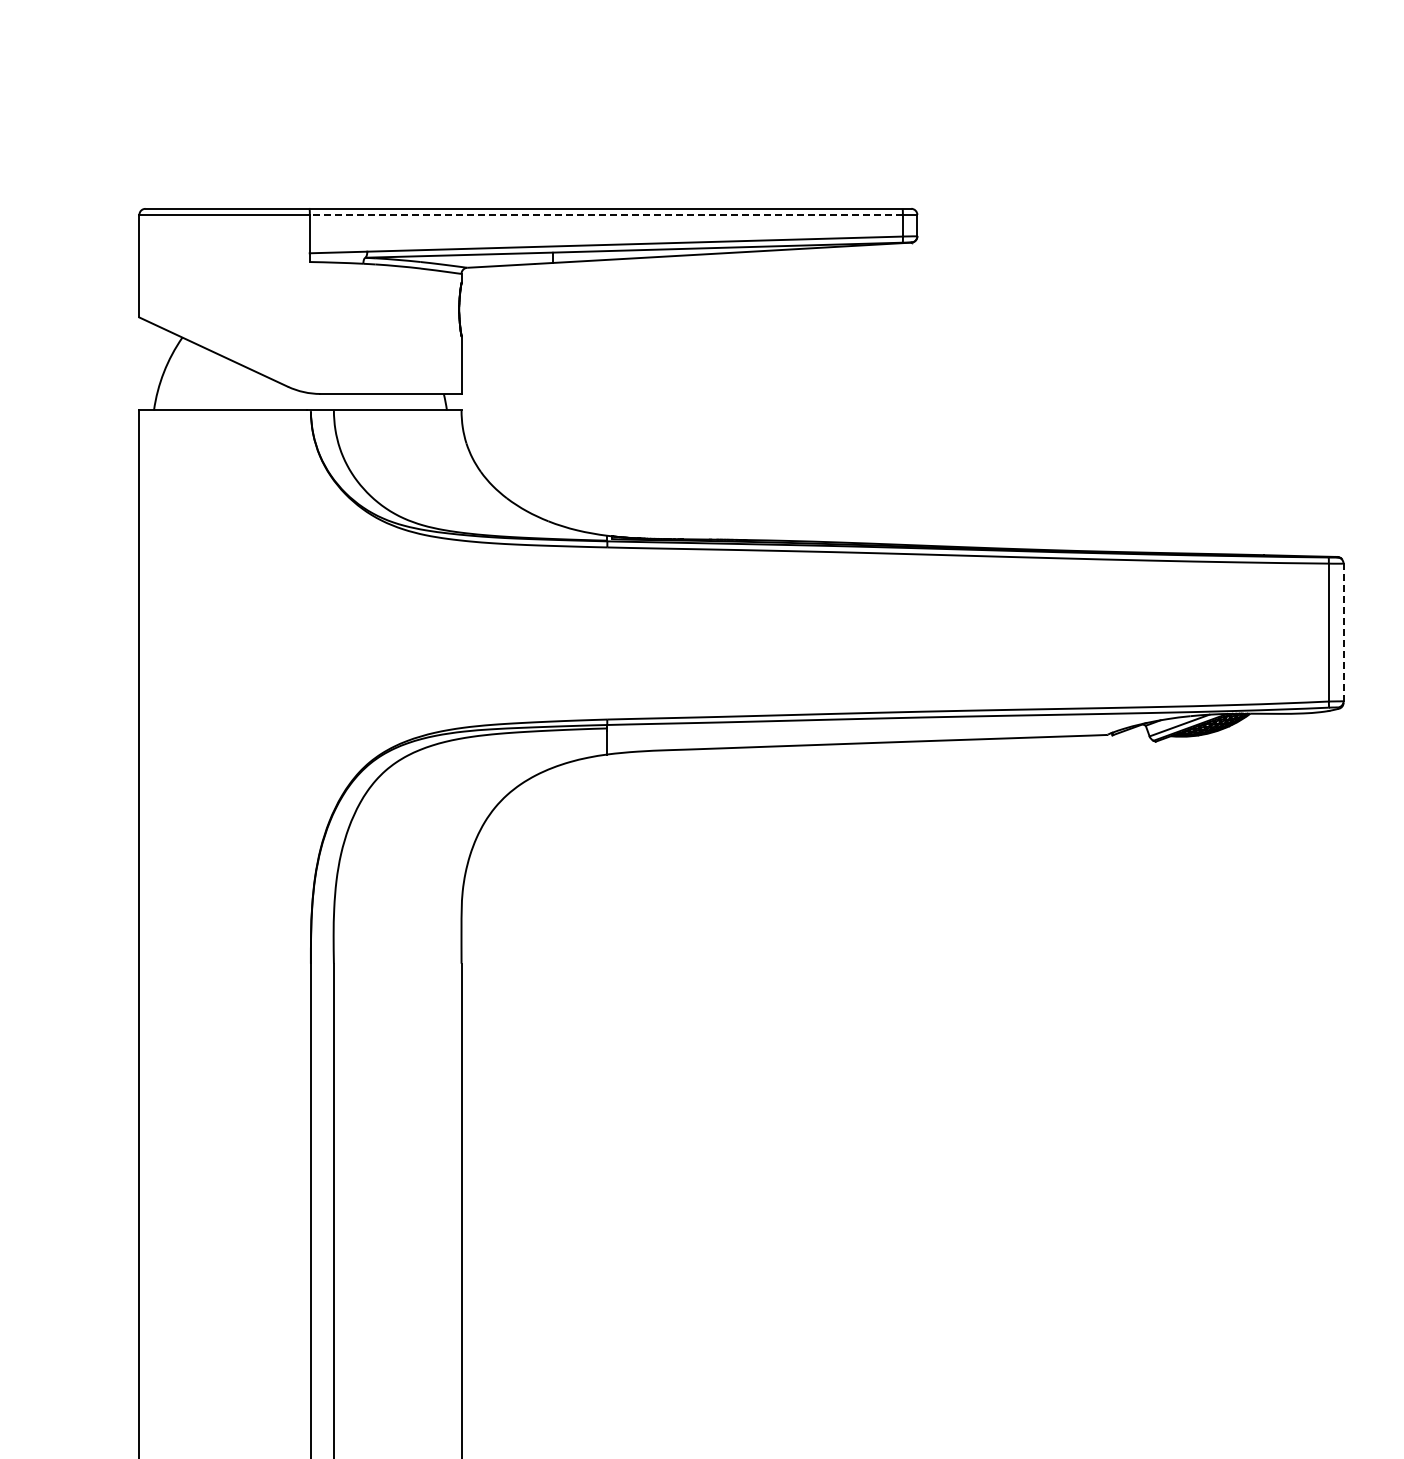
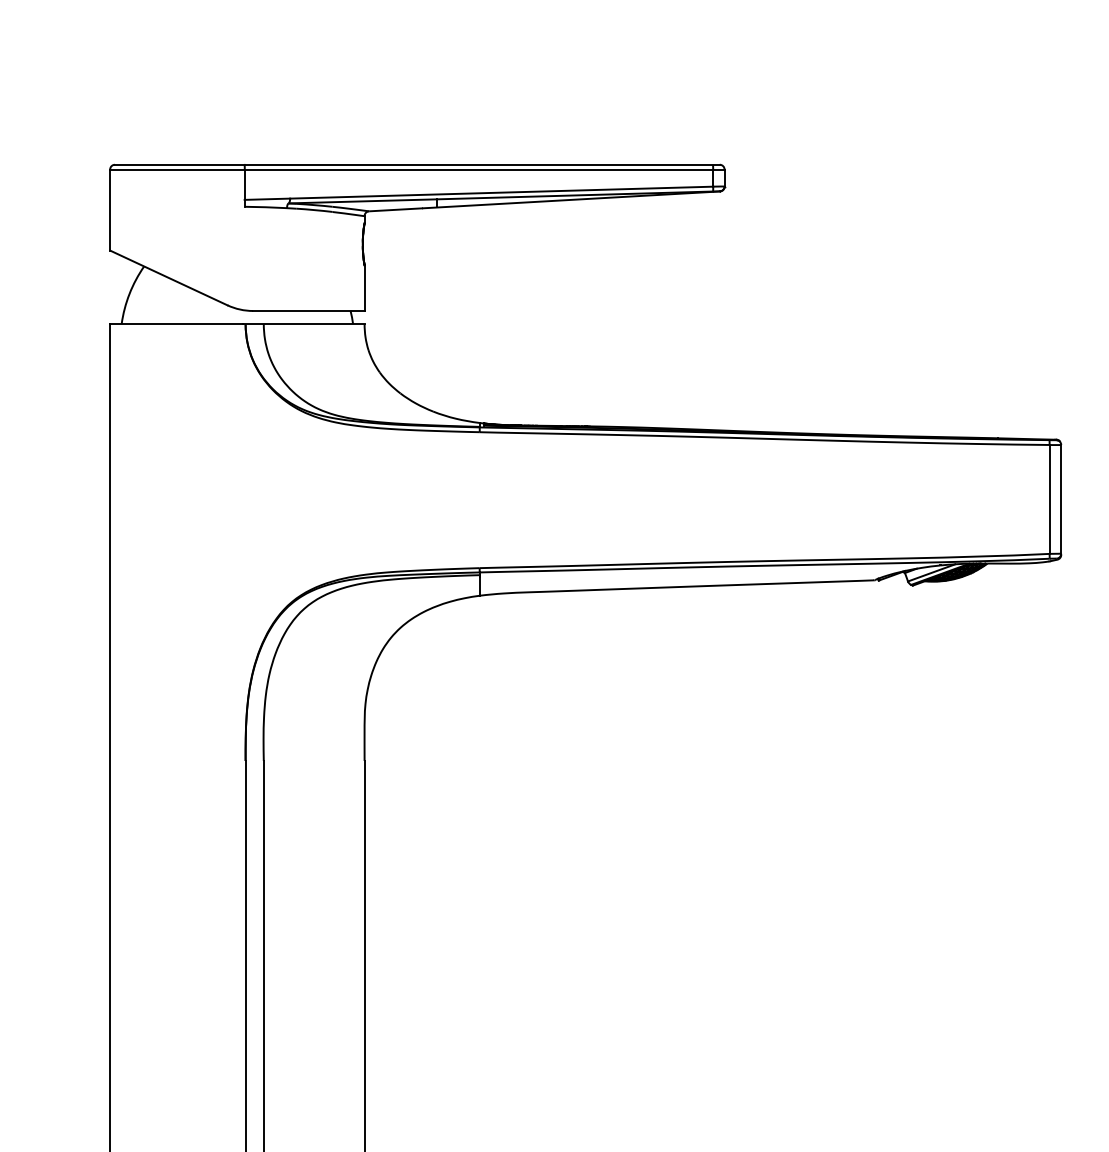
line: (606, 214) -> (479, 169), dashed -> solid
line: (1343, 633) -> (1061, 500), dashed -> solid

